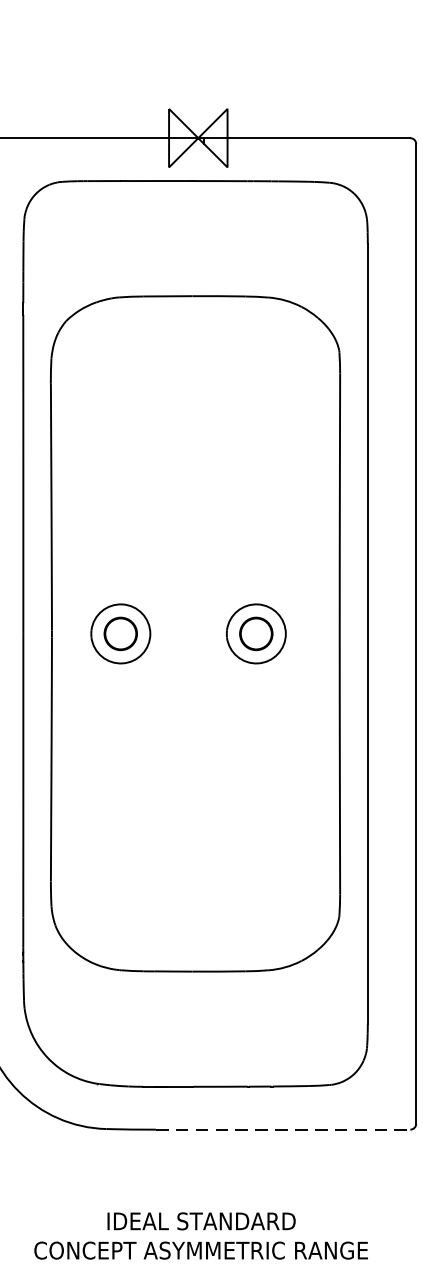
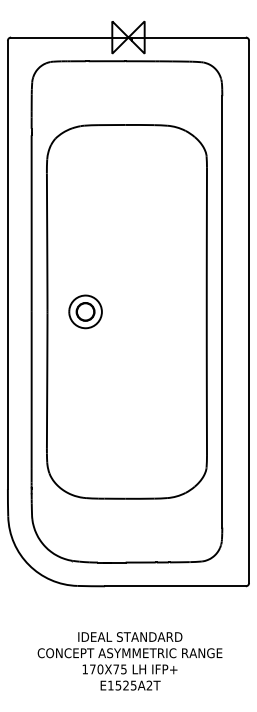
part: (256, 633) -> (160, 311), removed
line: (283, 1130) -> (175, 586), dashed -> solid

